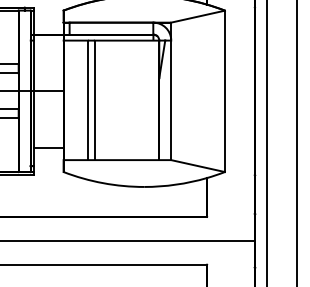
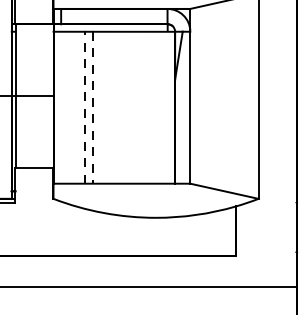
line: (88, 100) -> (85, 107), solid -> dashed
line: (94, 100) -> (92, 107), solid -> dashed

